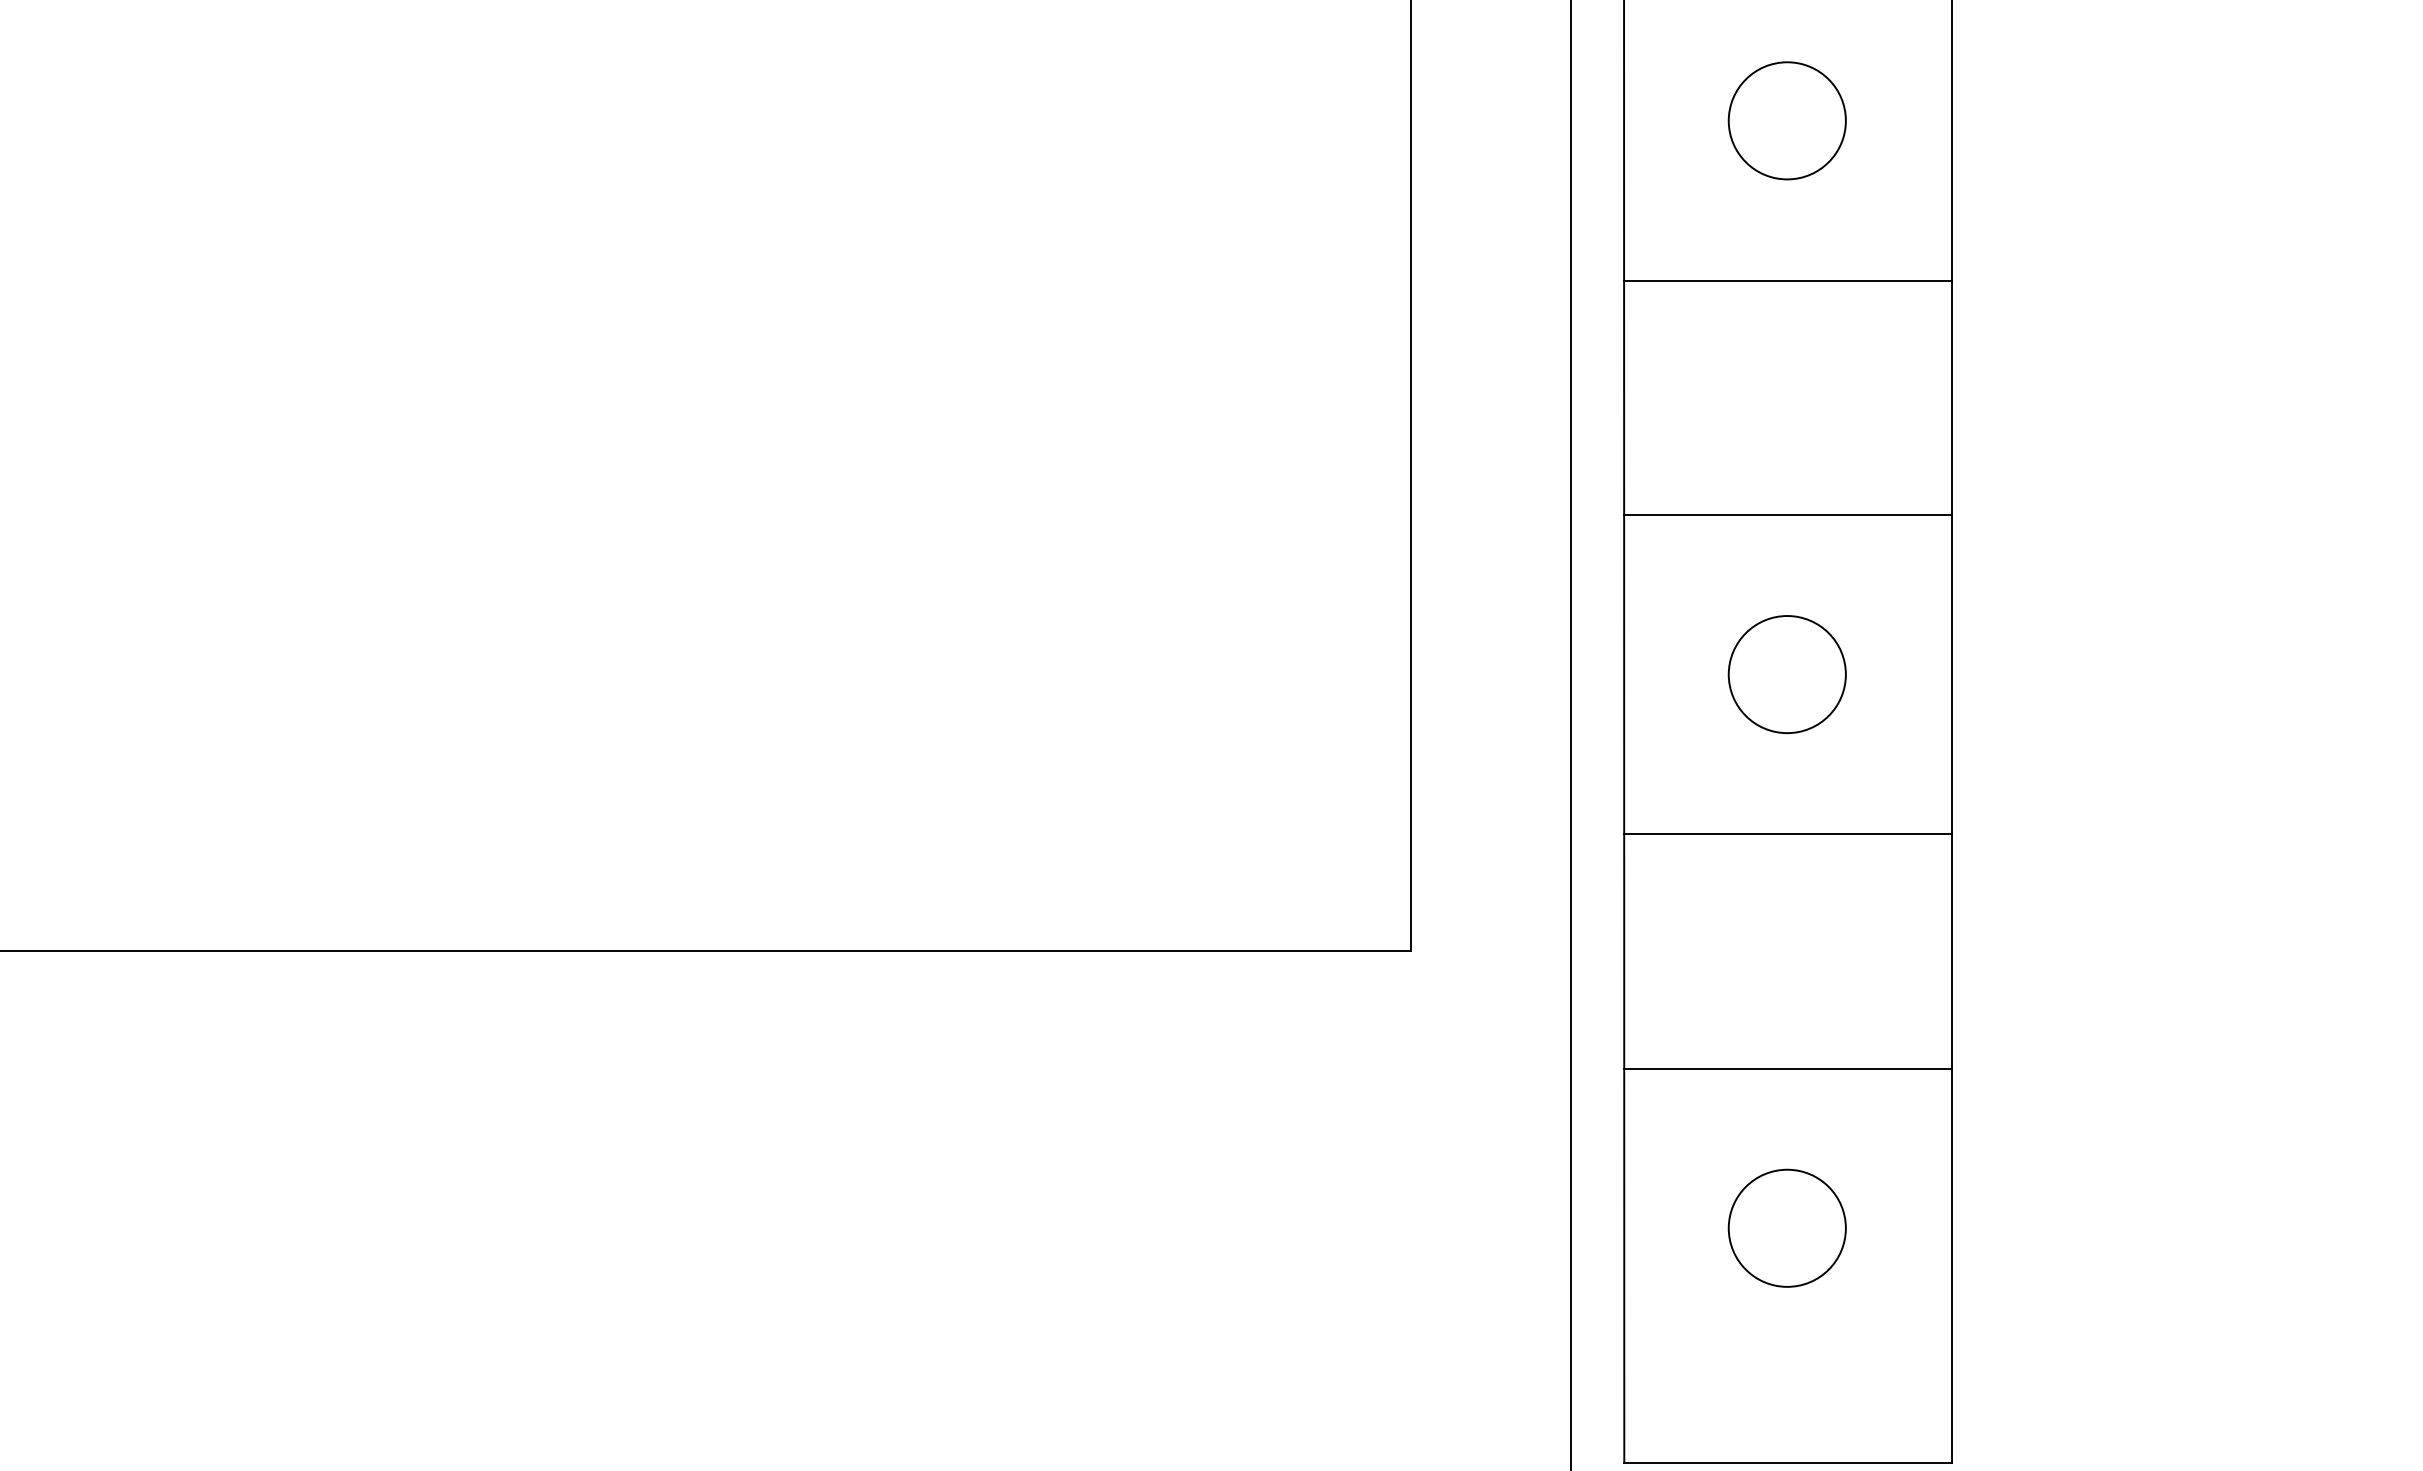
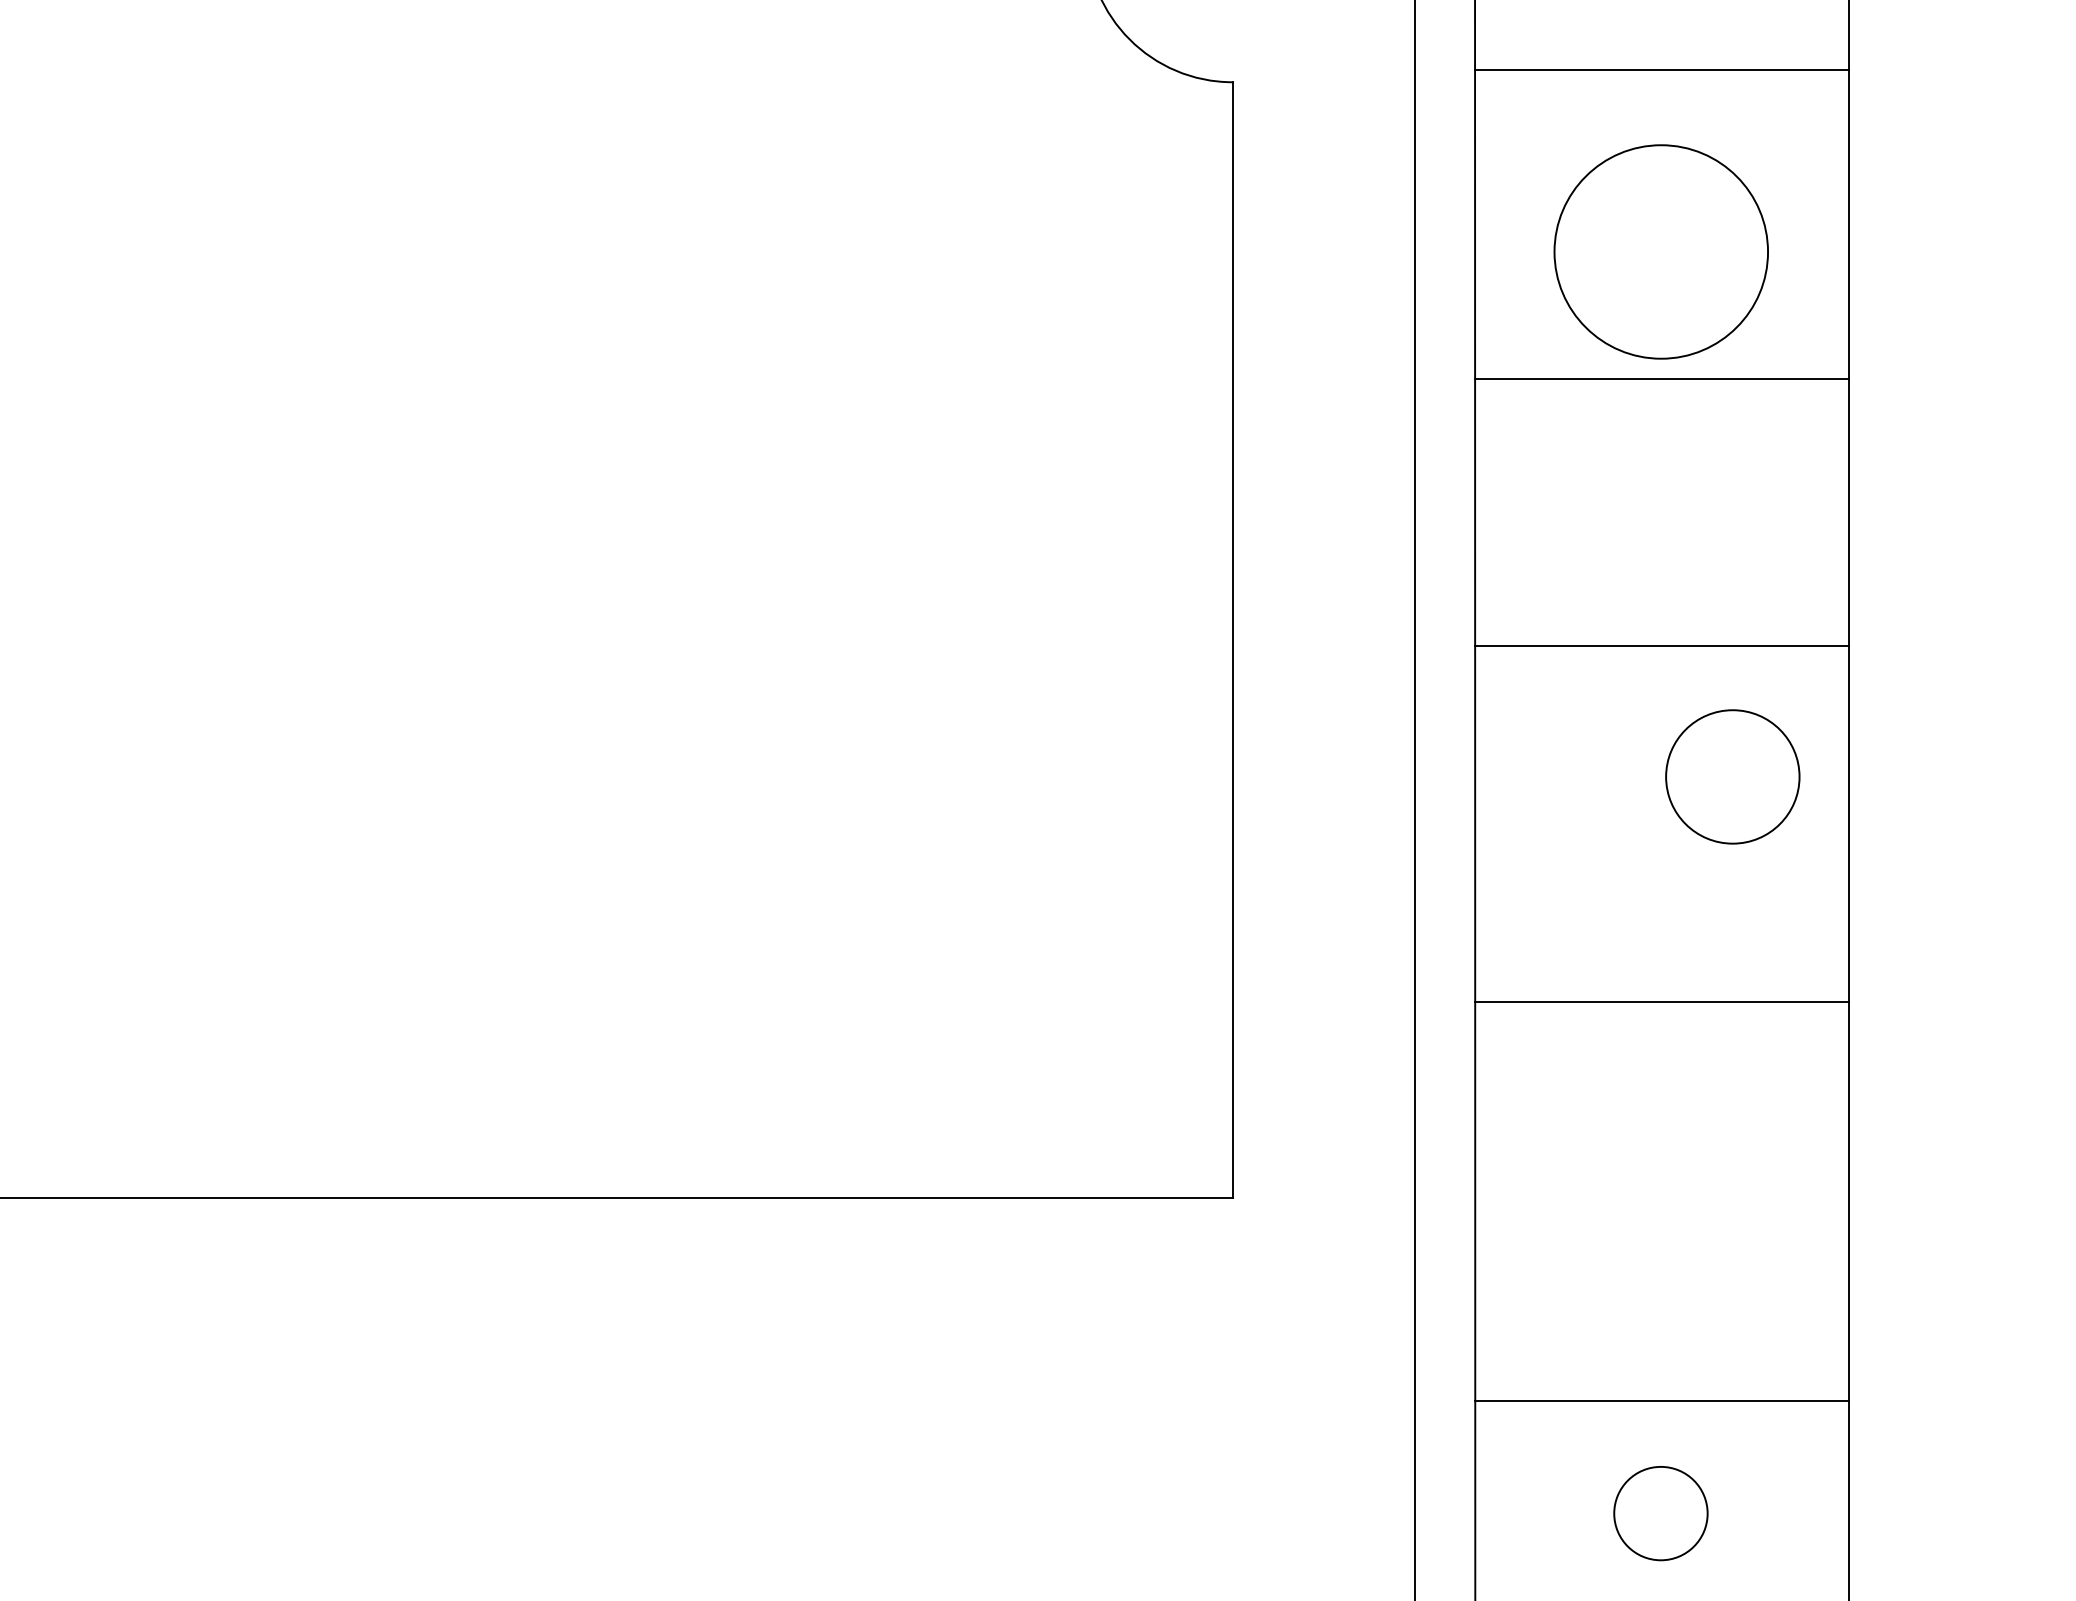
circle: (1786, 120) -> (1660, 251), size x1.6
line: (1788, 280) -> (1662, 379), moved
line: (1788, 514) -> (1662, 645), moved
circle: (1786, 674) -> (1731, 776), moved
line: (1788, 834) -> (1662, 1002), moved
line: (1788, 1068) -> (1662, 1401), moved
circle: (1786, 1227) -> (1660, 1512), size x0.7

